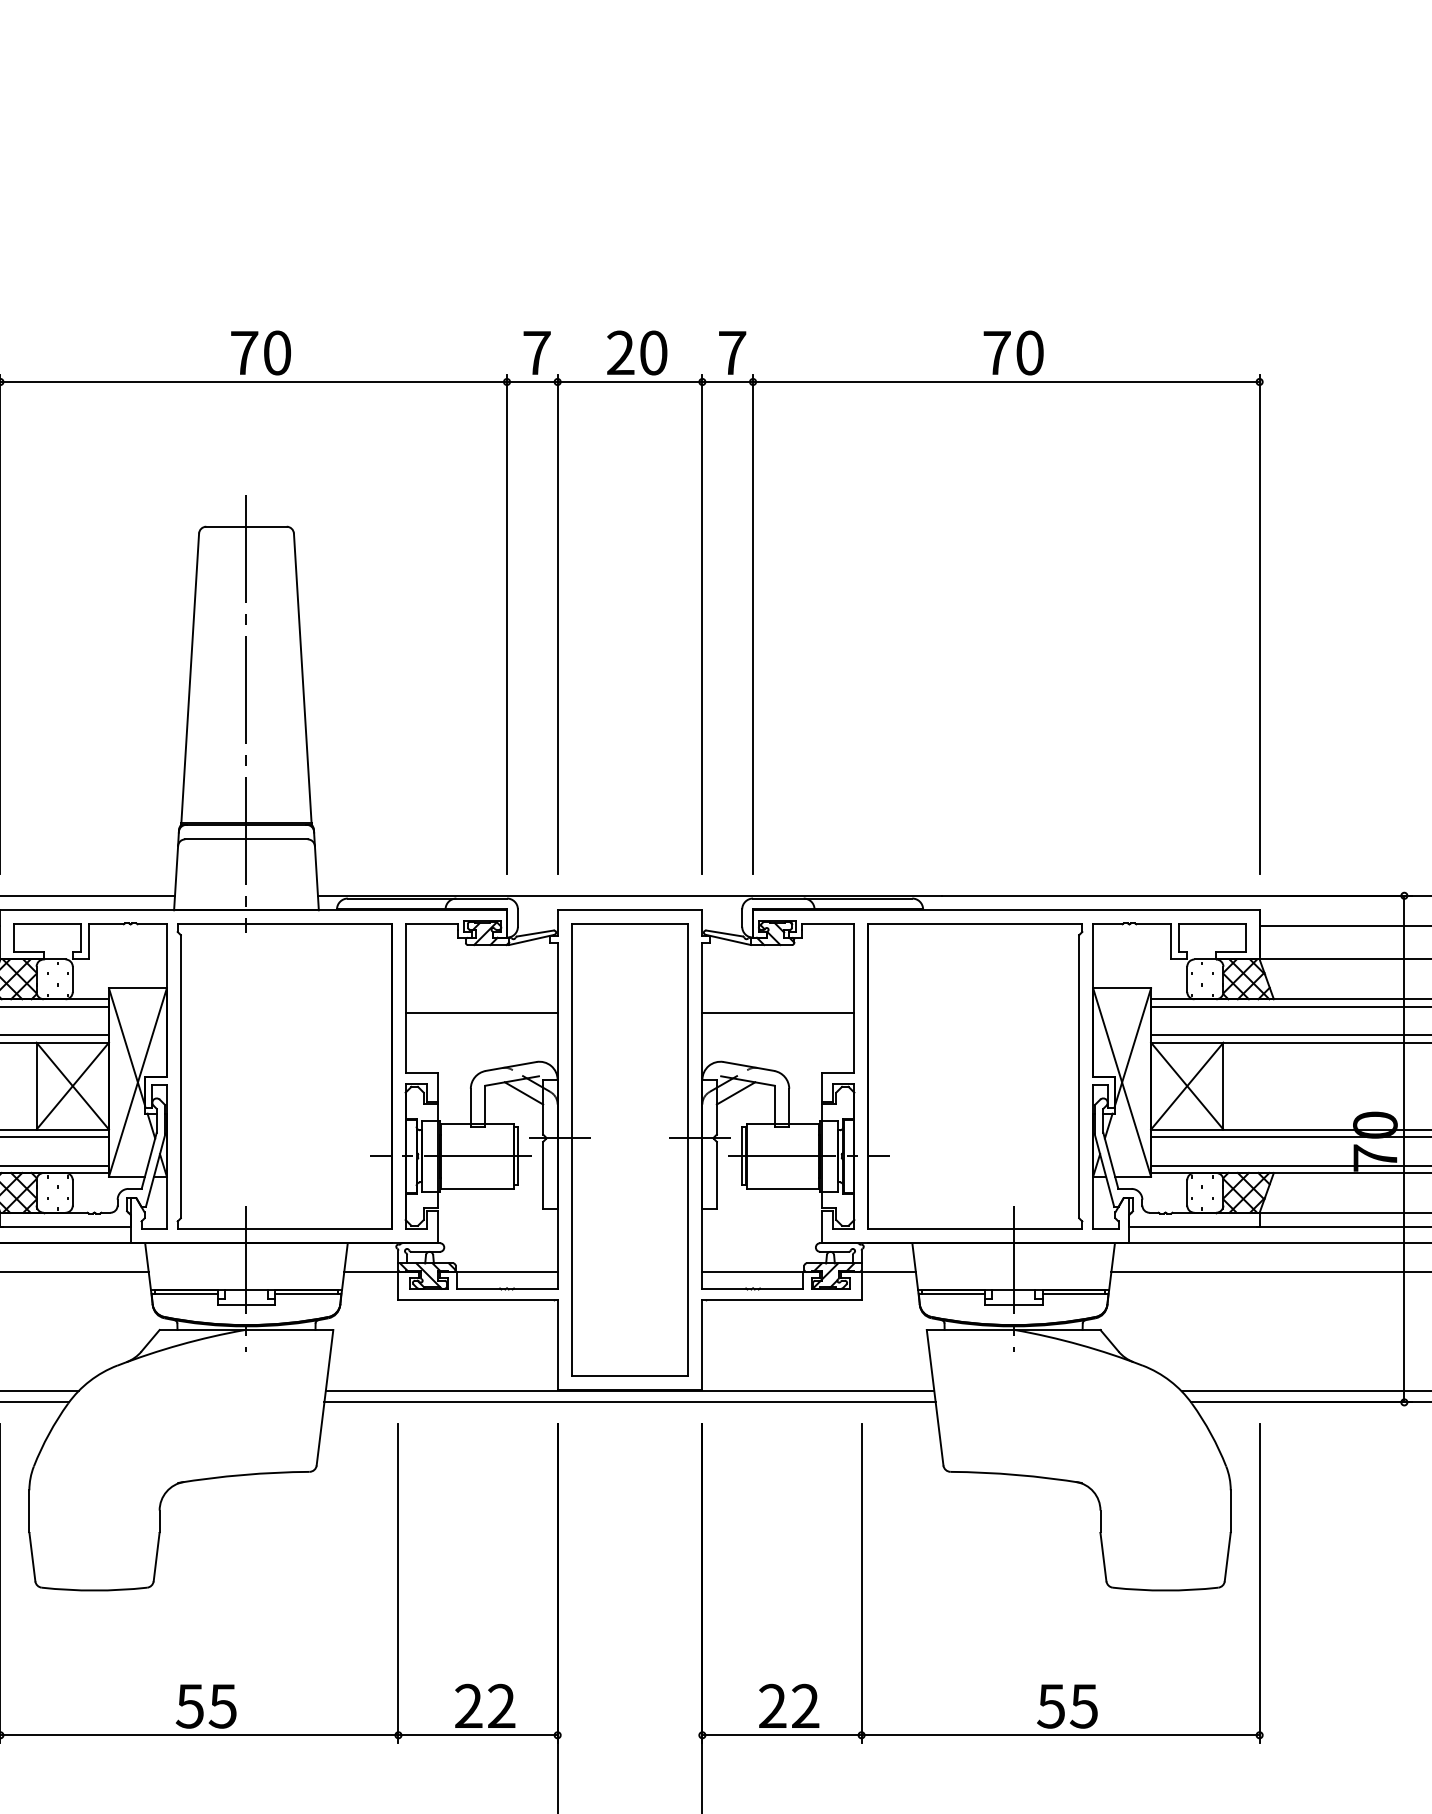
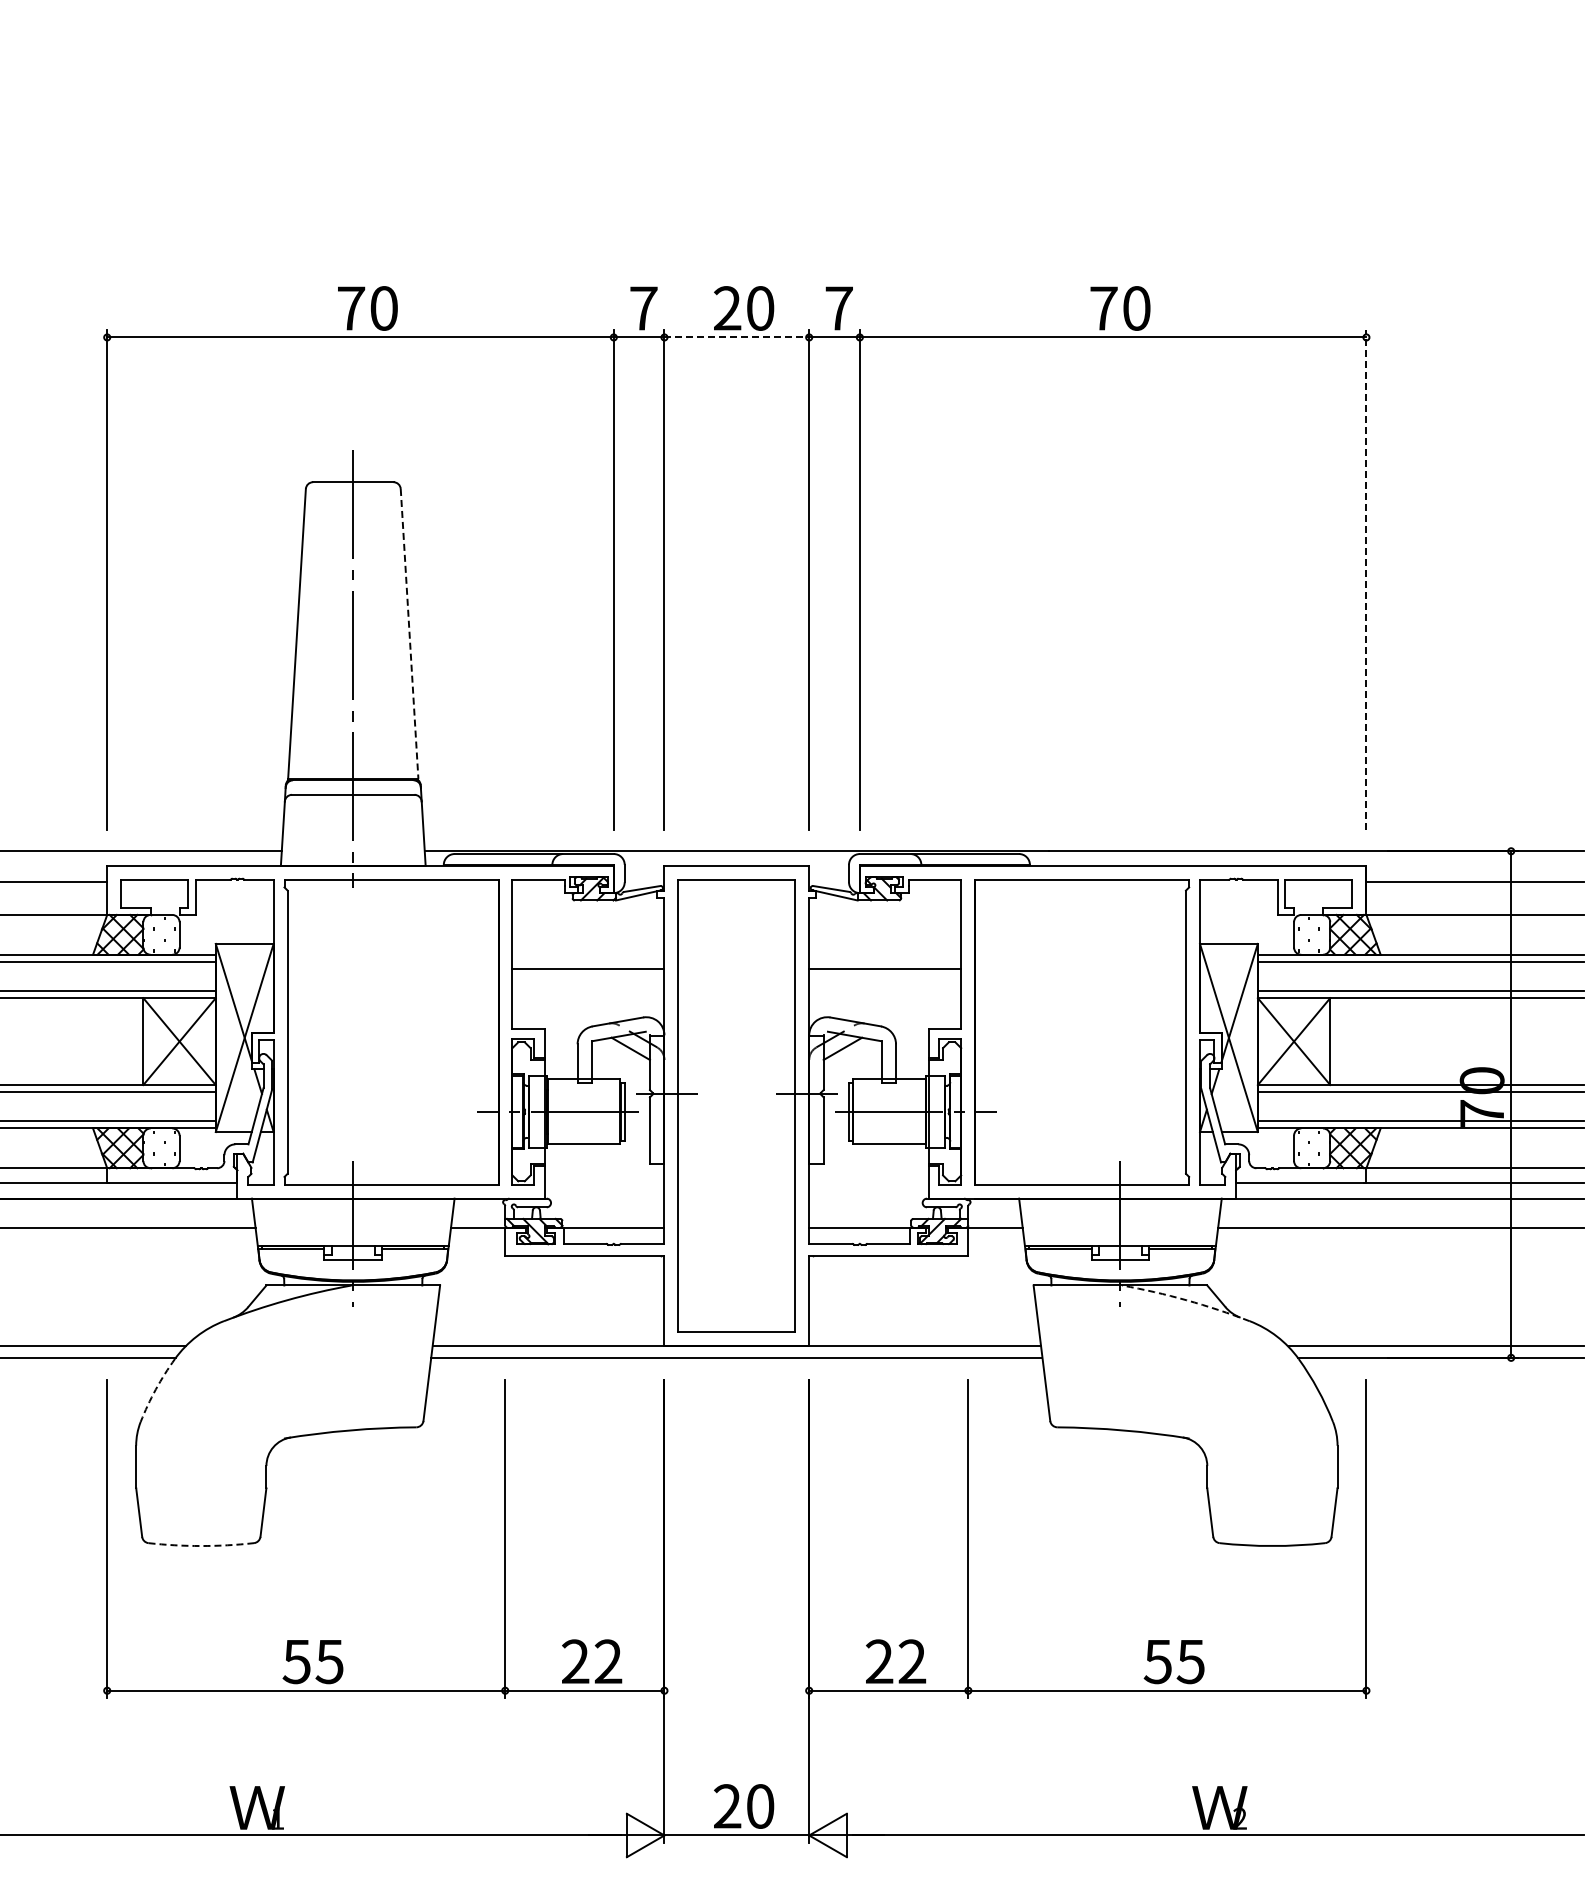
line: (630, 382) -> (737, 337), solid -> dashed
line: (1259, 624) -> (1366, 579), solid -> dashed
line: (302, 679) -> (409, 634), solid -> dashed
arc: (1079, 1345) -> (1186, 1300), solid -> dashed
arc: (48, 1434) -> (155, 1389), solid -> dashed
arc: (94, 1591) -> (201, 1546), solid -> dashed

